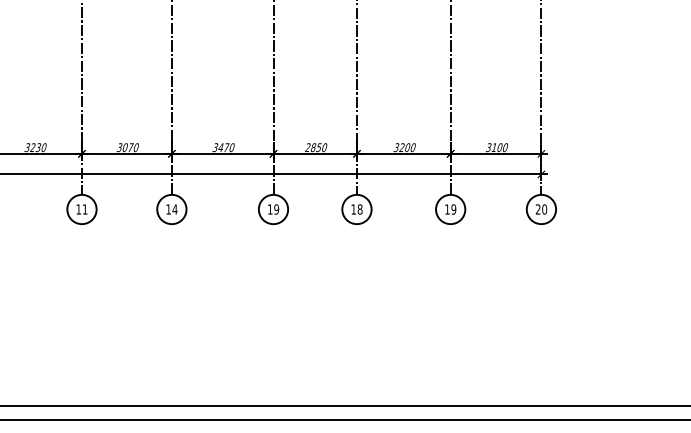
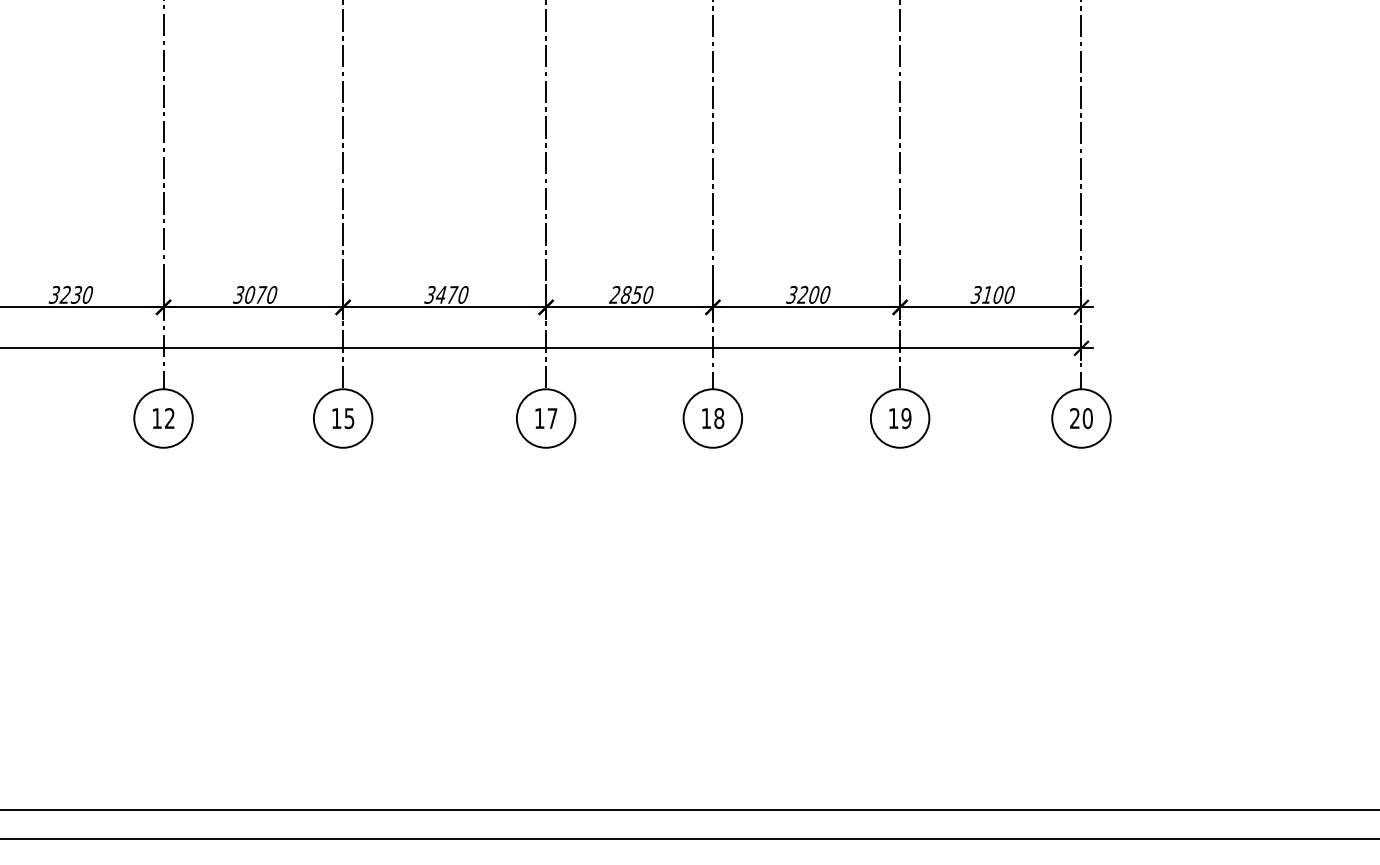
text: (84, 209) -> (168, 418), 11 -> 12
text: (174, 209) -> (348, 418), 14 -> 15
text: (276, 209) -> (552, 418), 19 -> 17

